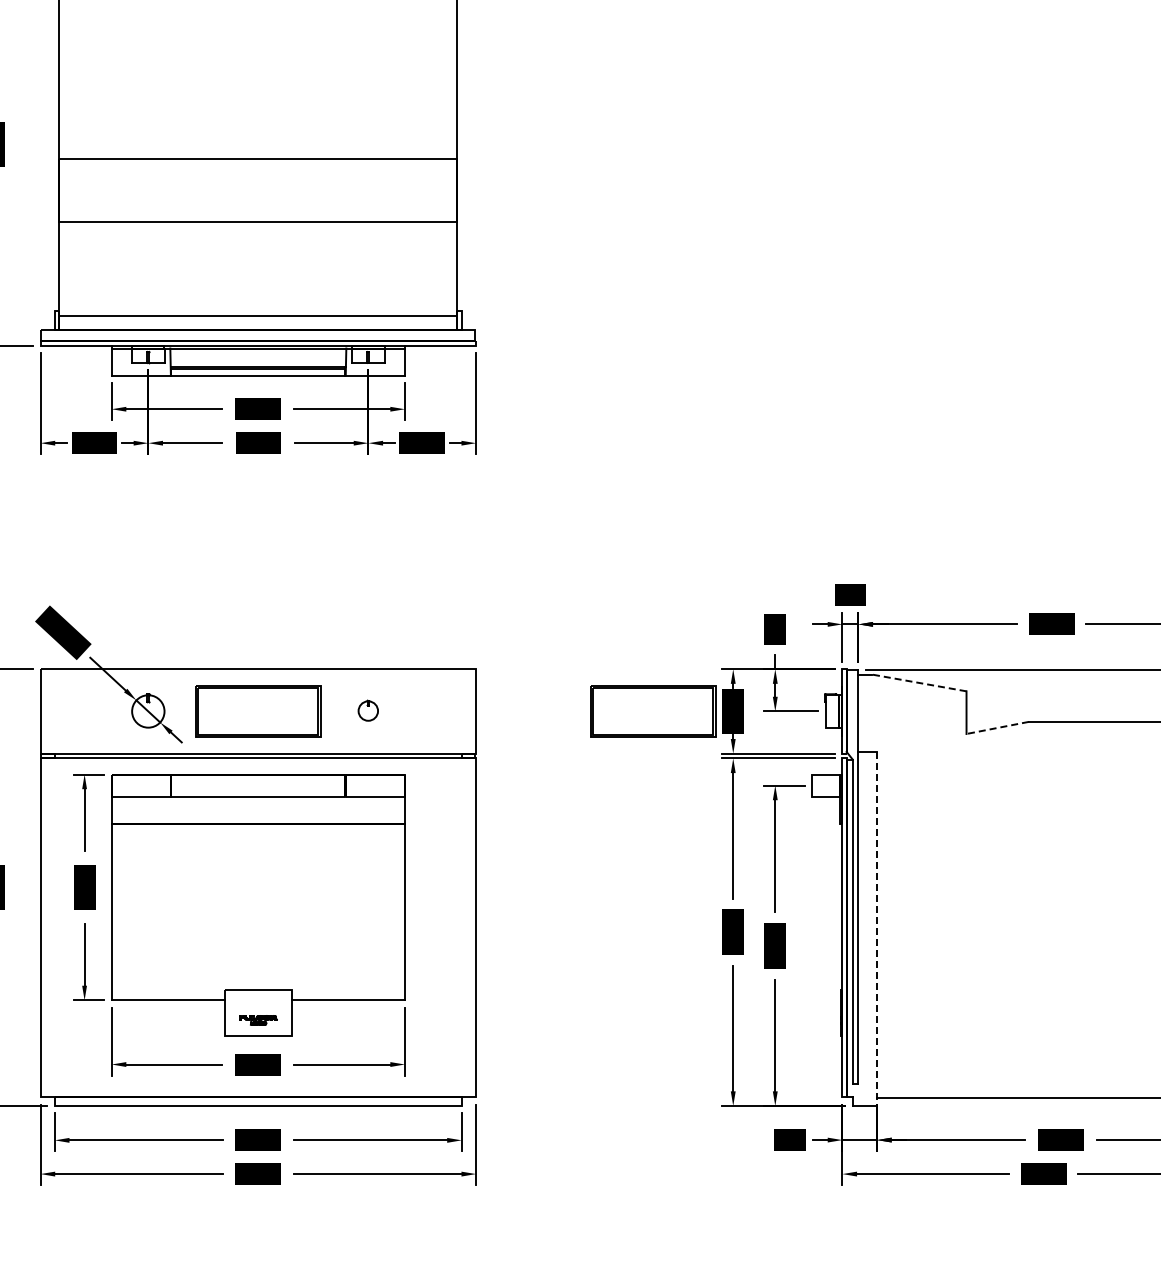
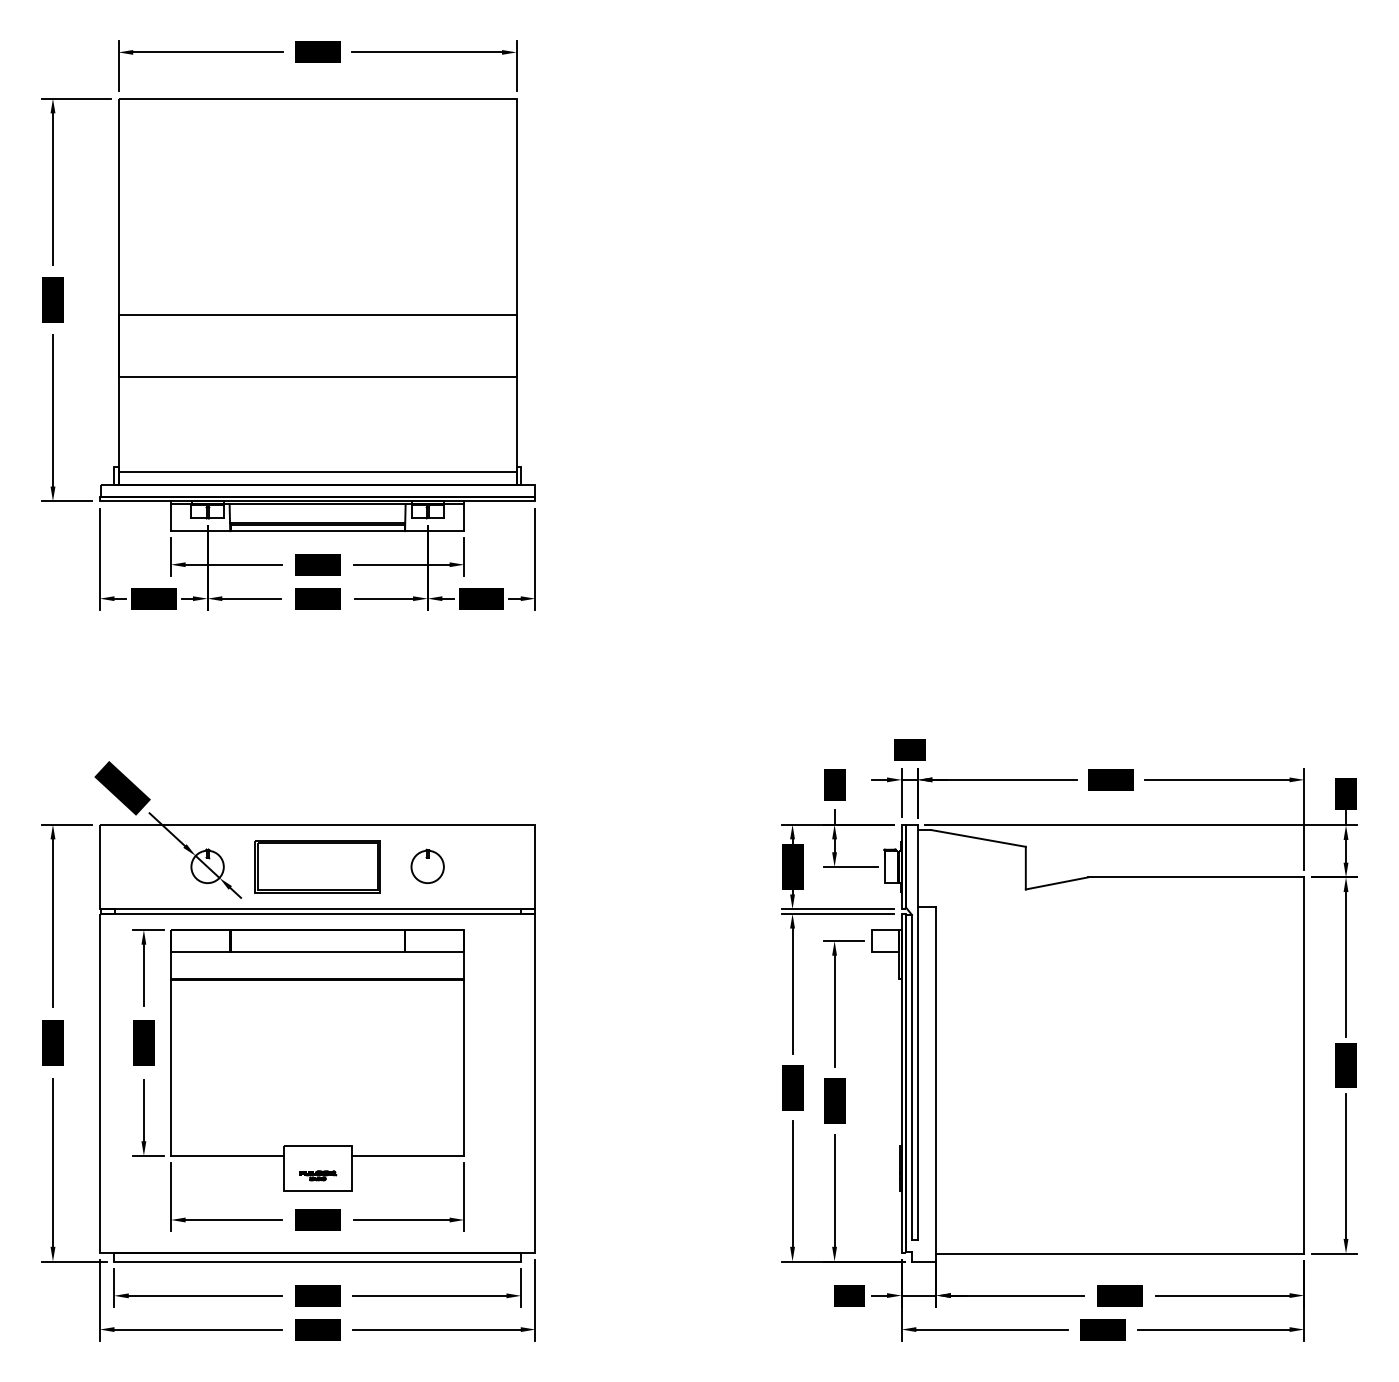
line: (919, 683) -> (978, 838), dashed -> solid
part: (368, 710) -> (427, 865), size x1.67
part: (653, 711) -> (712, 866), removed
line: (998, 728) -> (1057, 883), dashed -> solid
line: (877, 929) -> (936, 1084), dashed -> solid

